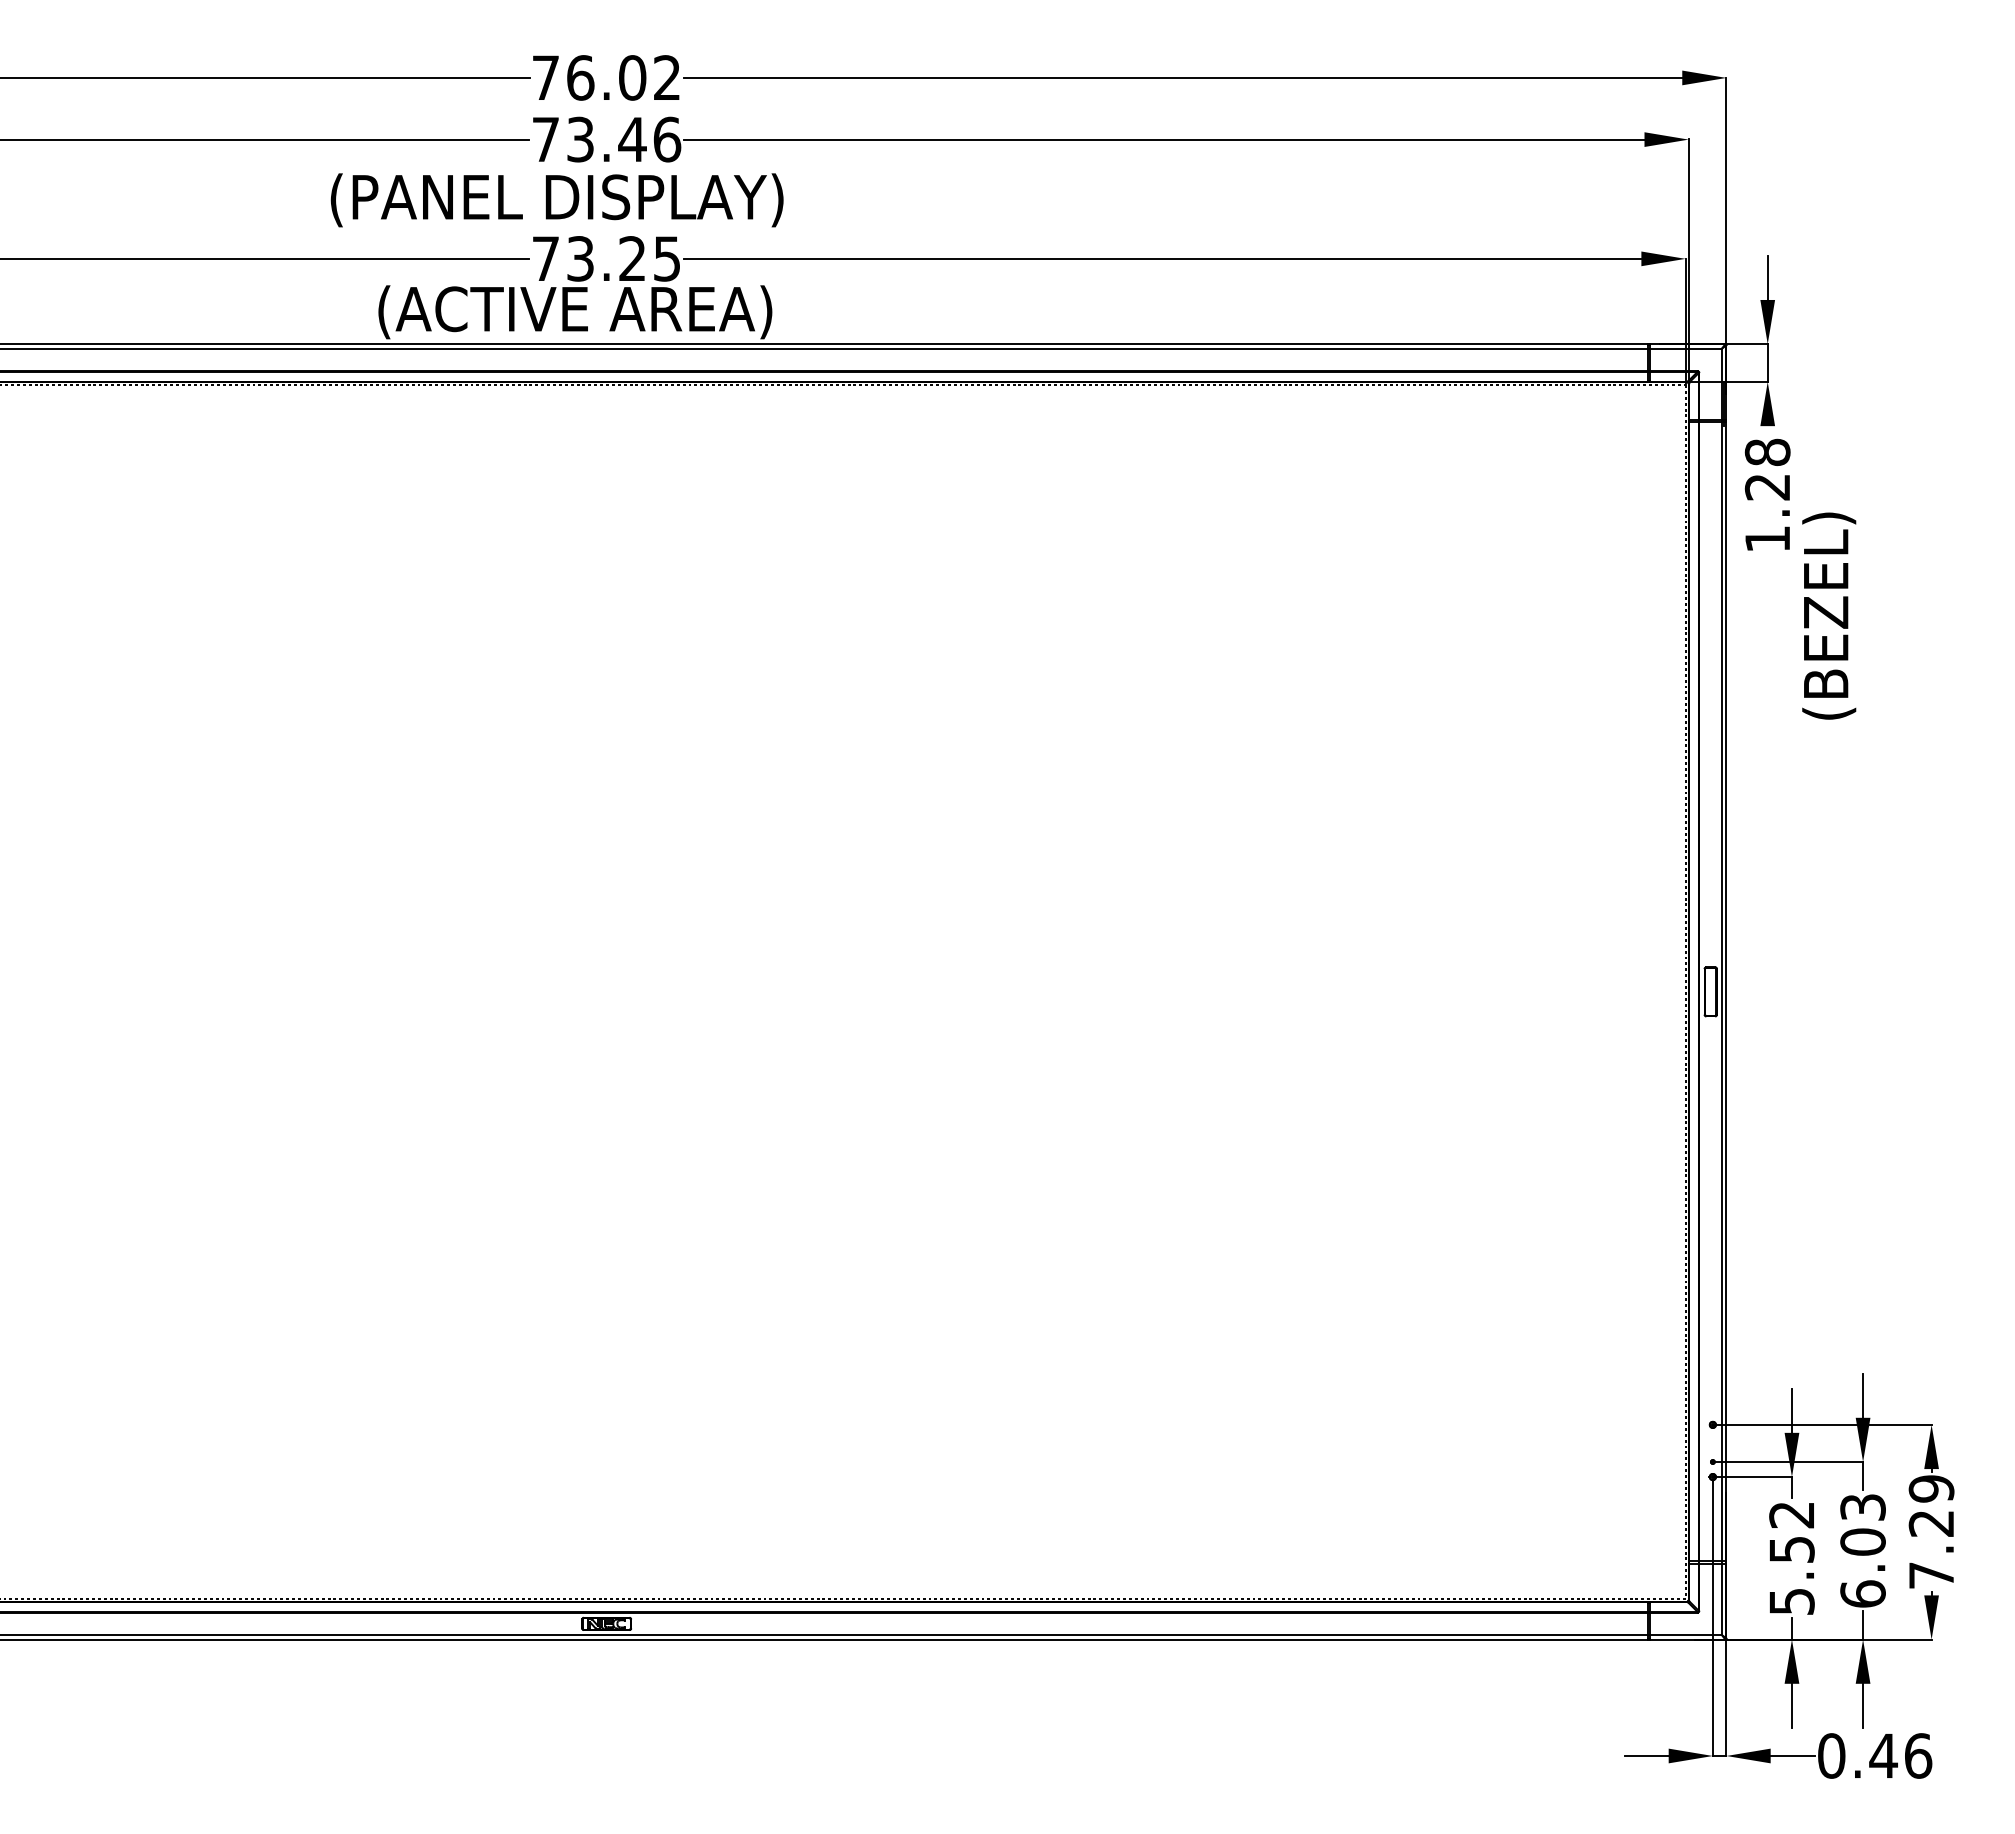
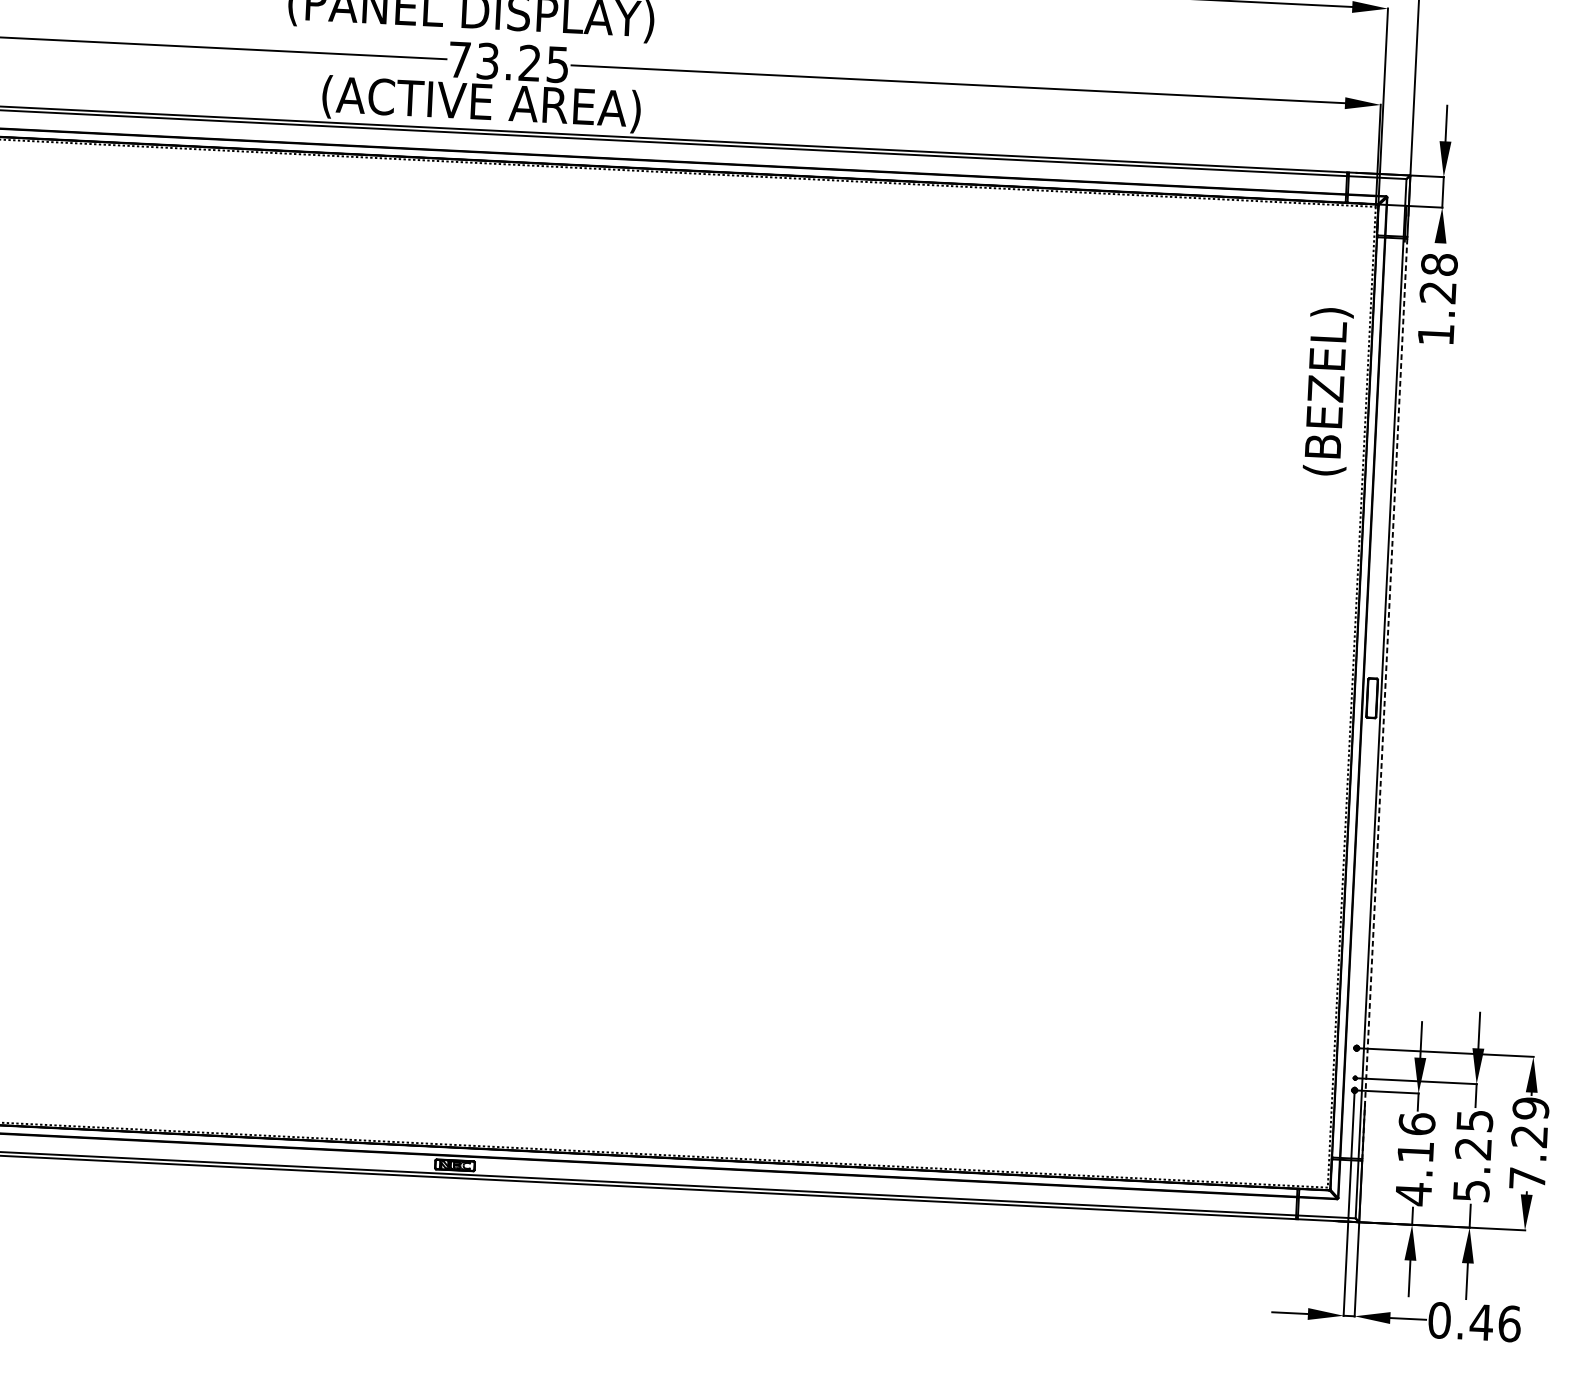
text: (1829, 615) -> (1328, 391), moved
line: (1726, 992) -> (1384, 699), solid -> dashed
text: (1862, 1550) -> (1472, 1155), 6.03 -> 5.25
text: (1791, 1558) -> (1414, 1159), 5.52 -> 4.16

